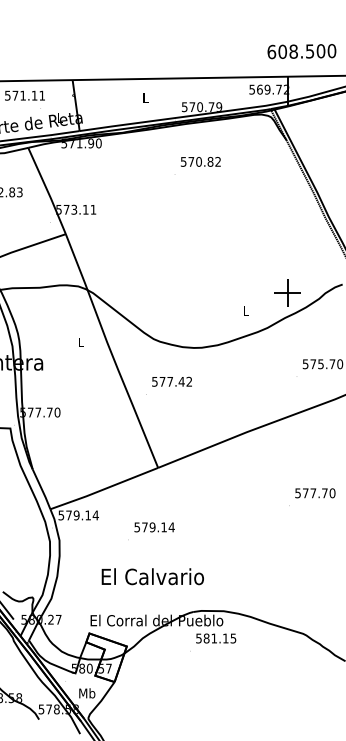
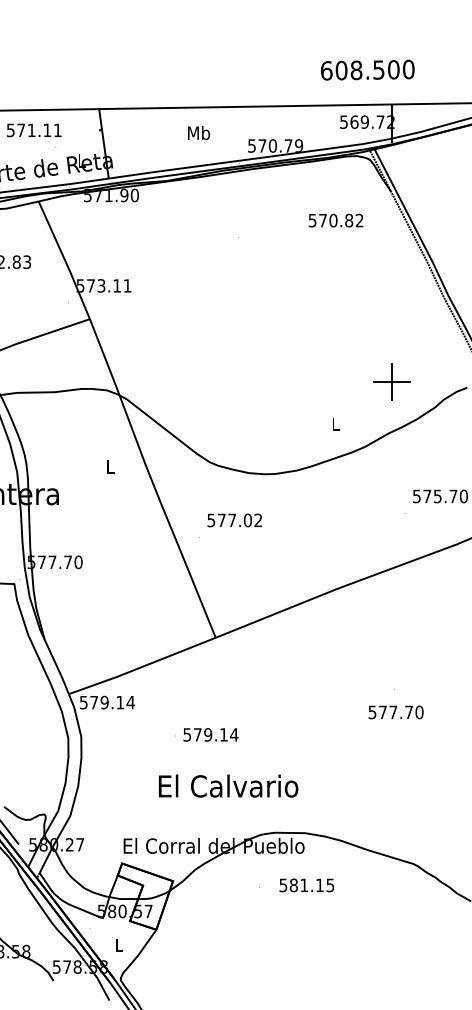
text: (301, 51) -> (367, 69), moved
text: (145, 97) -> (198, 132), L -> Mb
text: (200, 161) -> (335, 220), moved
part: (287, 293) -> (391, 381), moved
text: (181, 381) -> (247, 520), 577.42 -> 577.02
text: (314, 493) -> (395, 712), moved
text: (154, 527) -> (210, 734), moved
text: (152, 576) -> (228, 785), moved
text: (215, 638) -> (306, 885), moved
text: (87, 693) -> (119, 945), Mb -> L

